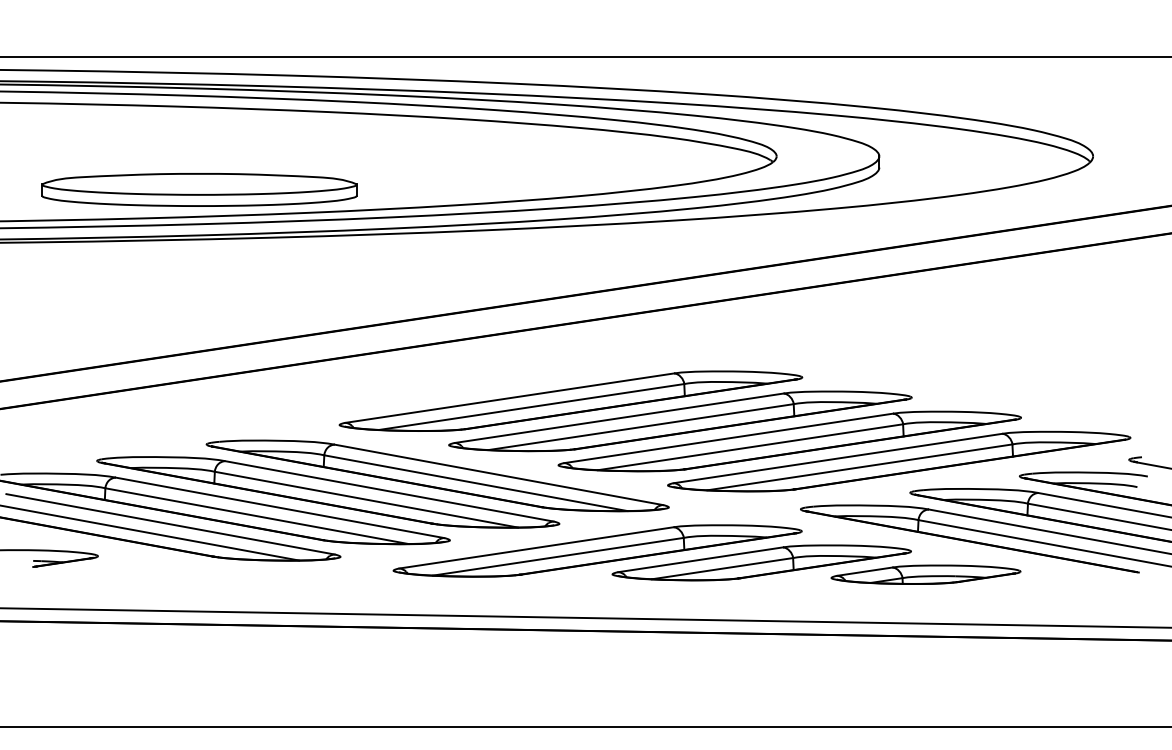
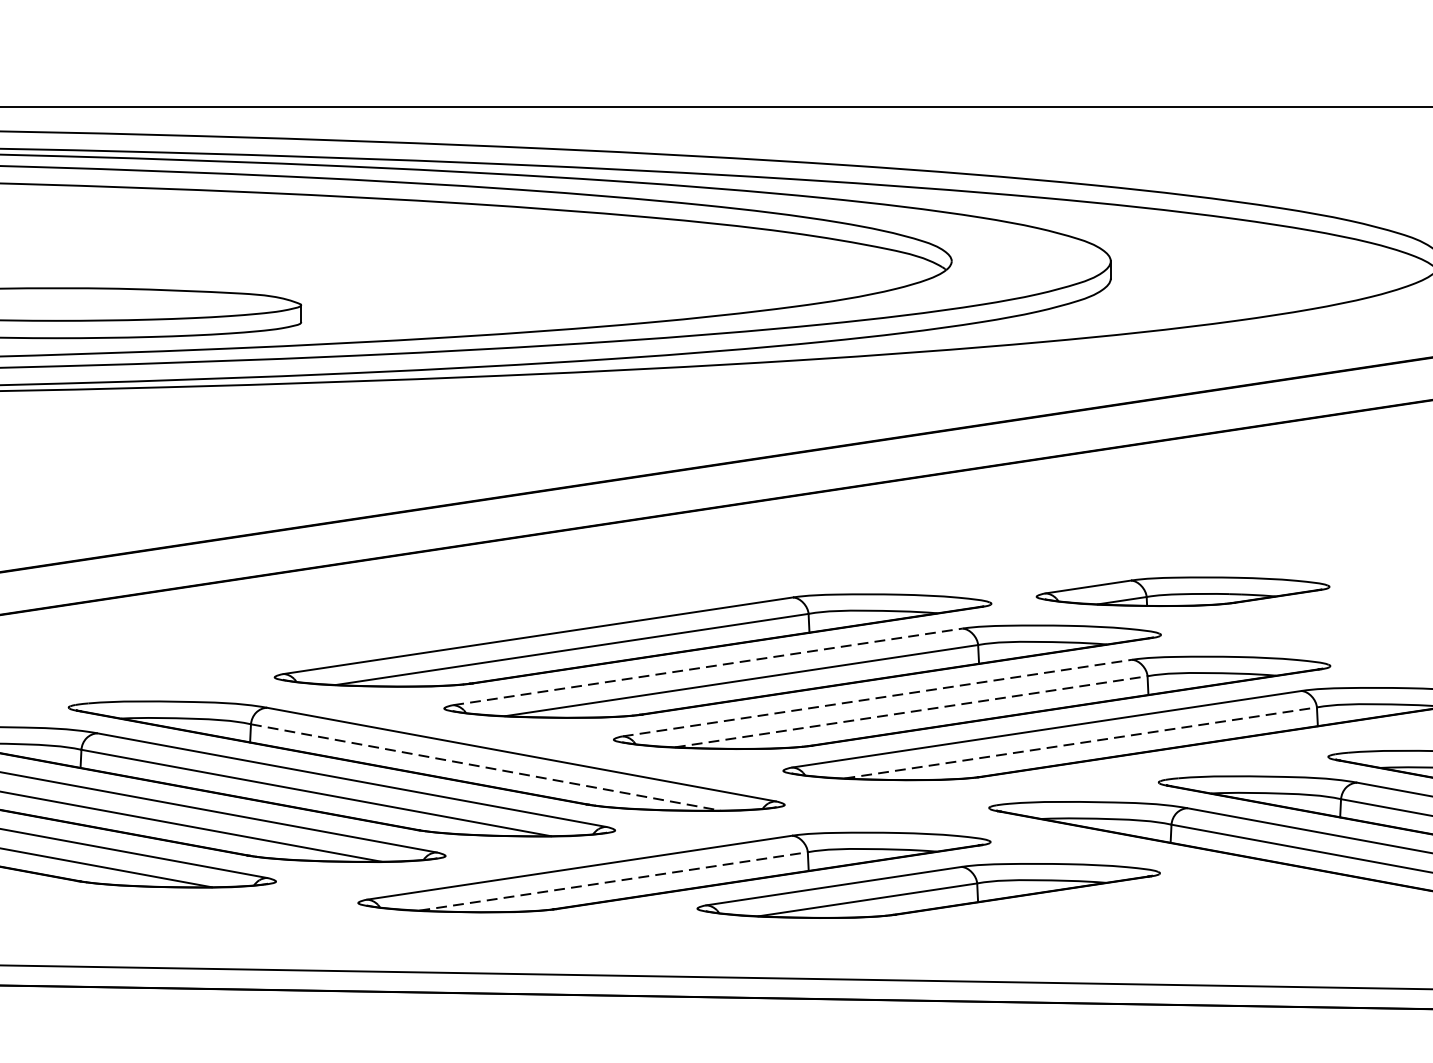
line: (619, 418) -> (708, 667), solid -> dashed
line: (729, 438) -> (878, 698), solid -> dashed
line: (751, 447) -> (912, 712), solid -> dashed
line: (860, 467) -> (1081, 743), solid -> dashed
line: (476, 483) -> (486, 767), solid -> dashed
line: (558, 556) -> (613, 881), solid -> dashed
part: (925, 574) -> (1182, 591), moved

